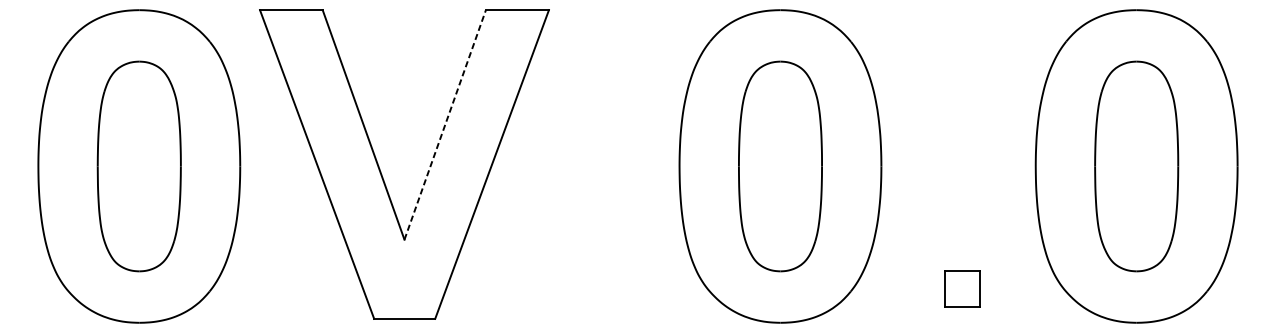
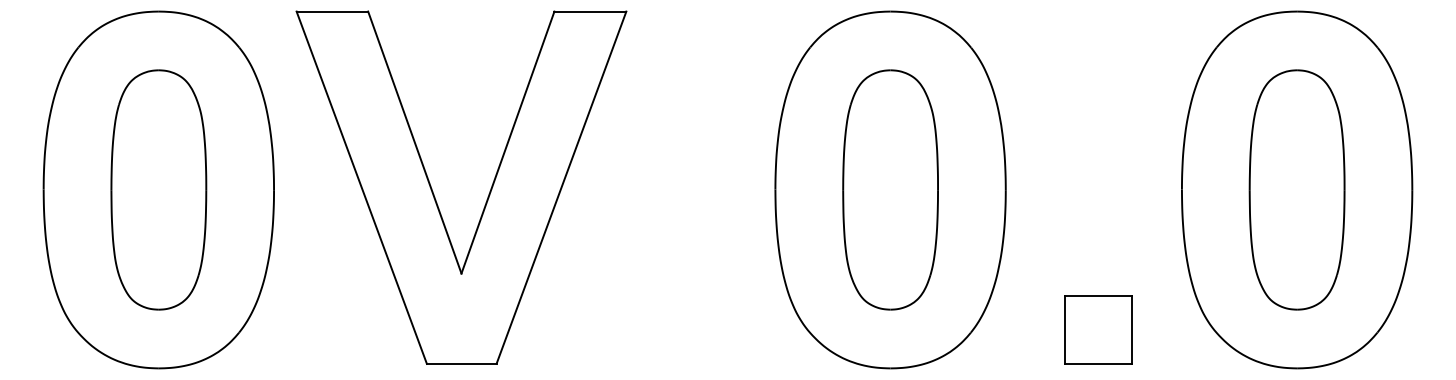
line: (444, 124) -> (507, 142), dashed -> solid
part: (962, 288) -> (1098, 329), size x1.67

